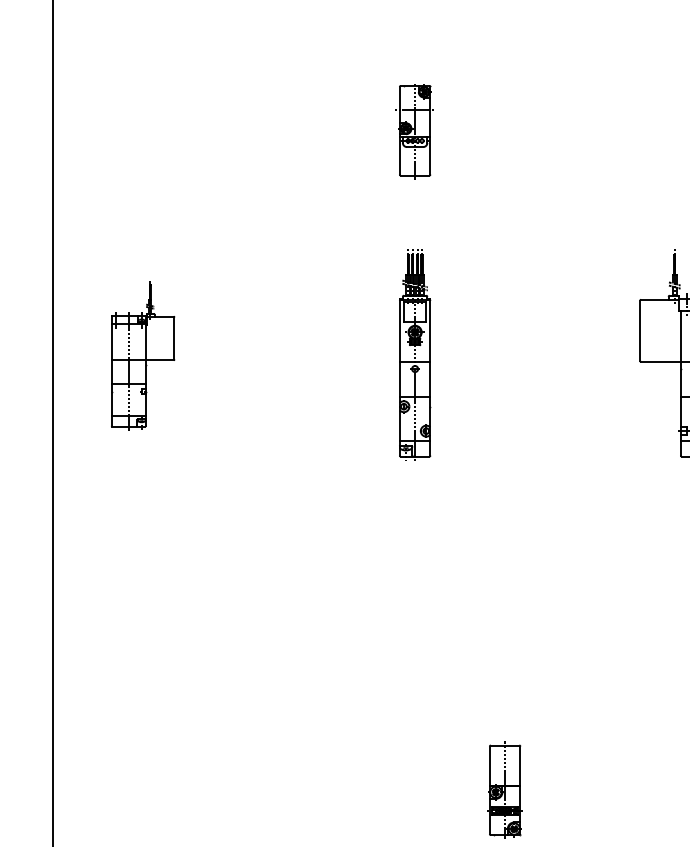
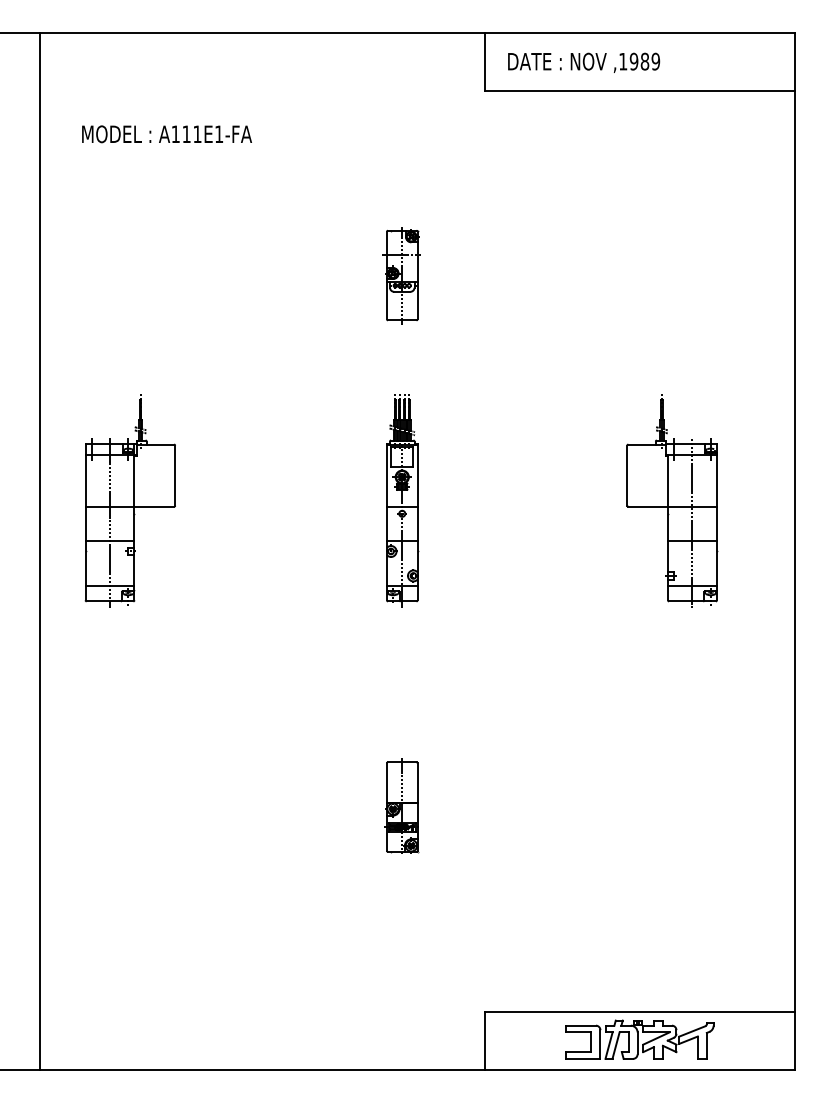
part: (142, 355) -> (129, 500), size x1.43
part: (504, 788) -> (401, 805), moved

